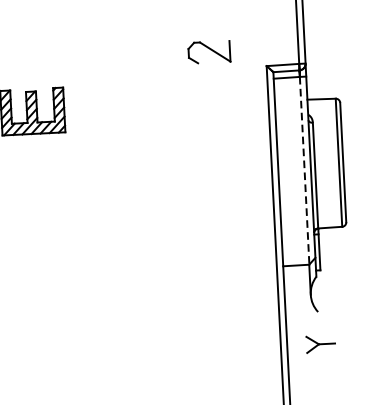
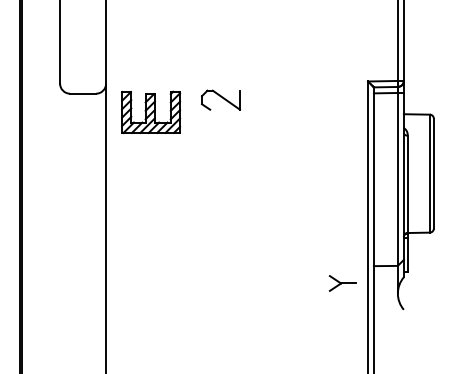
part: (208, 51) -> (220, 99), moved
line: (304, 170) -> (397, 179), dashed -> solid
part: (320, 344) -> (342, 283), moved

